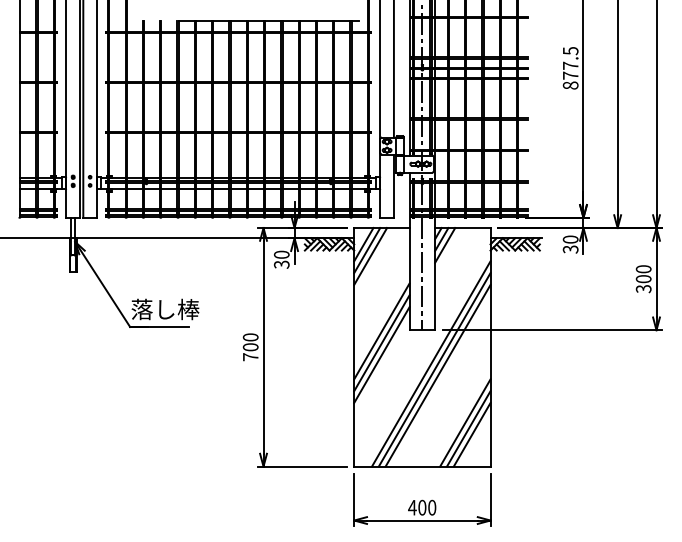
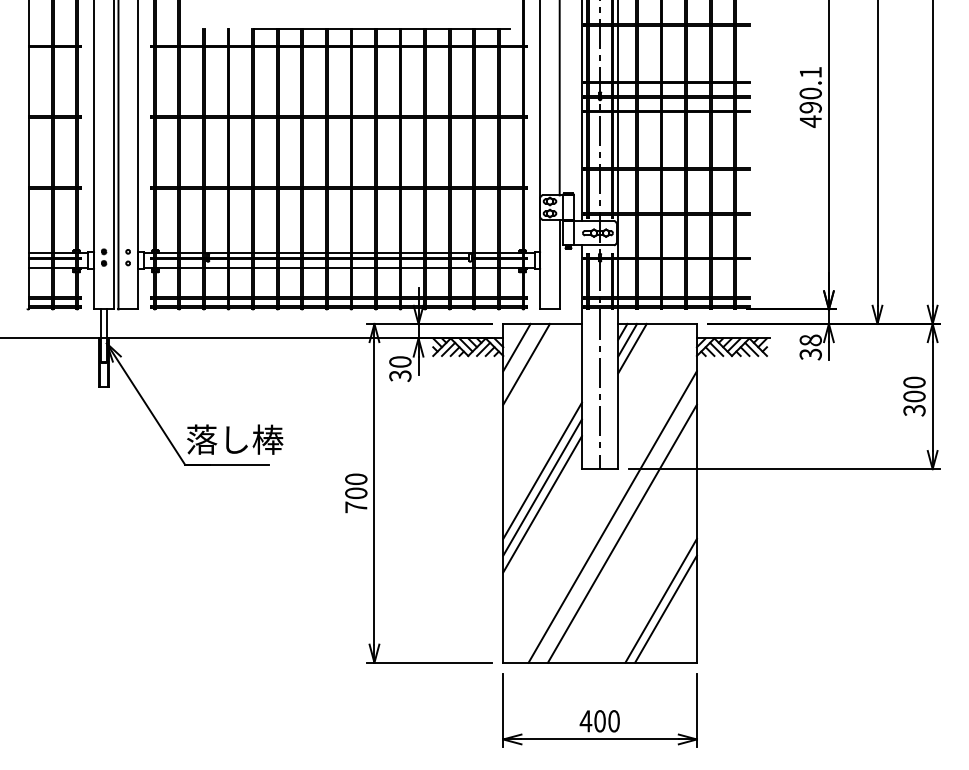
text: (570, 68) -> (810, 97), 877.5 -> 490.1
text: (570, 239) -> (810, 340), 30 -> 38
line: (367, 250) -> (521, 355), removed
line: (434, 369) -> (617, 525), removed
line: (471, 434) -> (670, 617), removed

